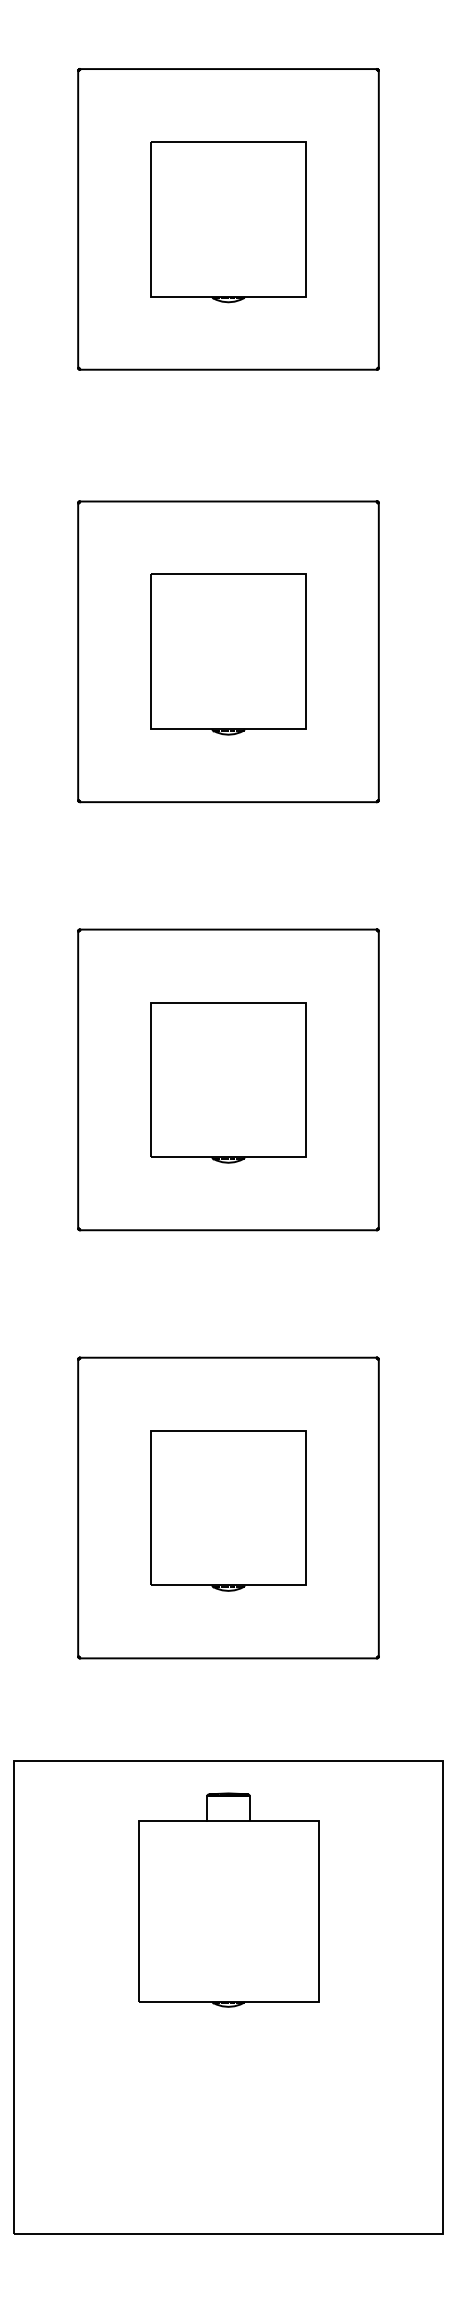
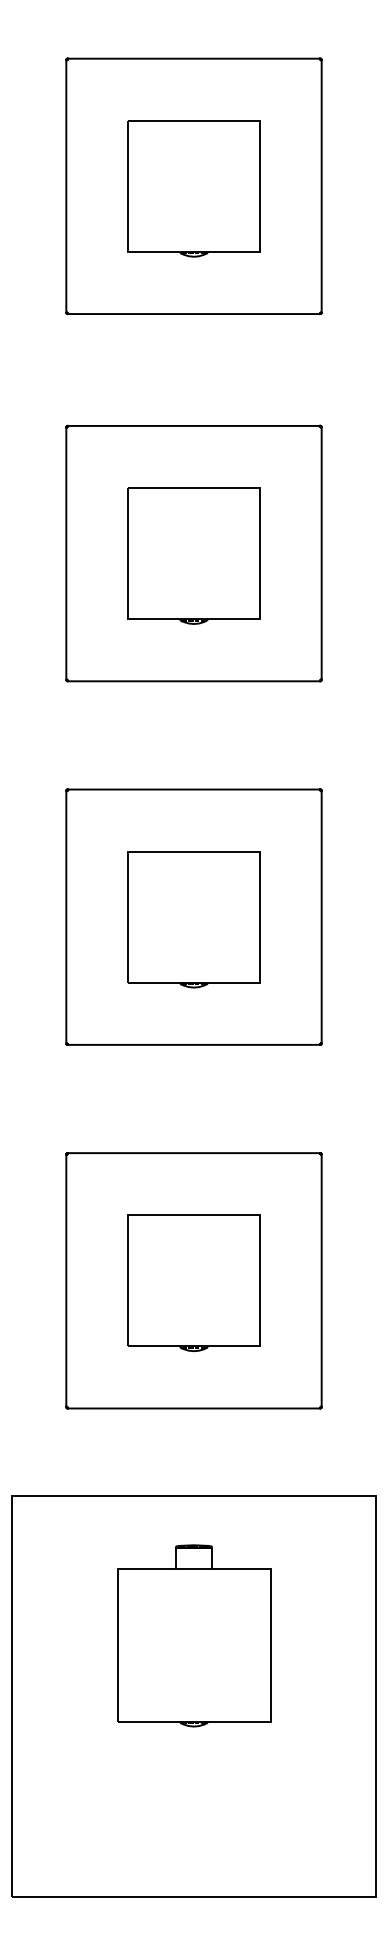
part: (228, 1899) -> (194, 1635), moved

